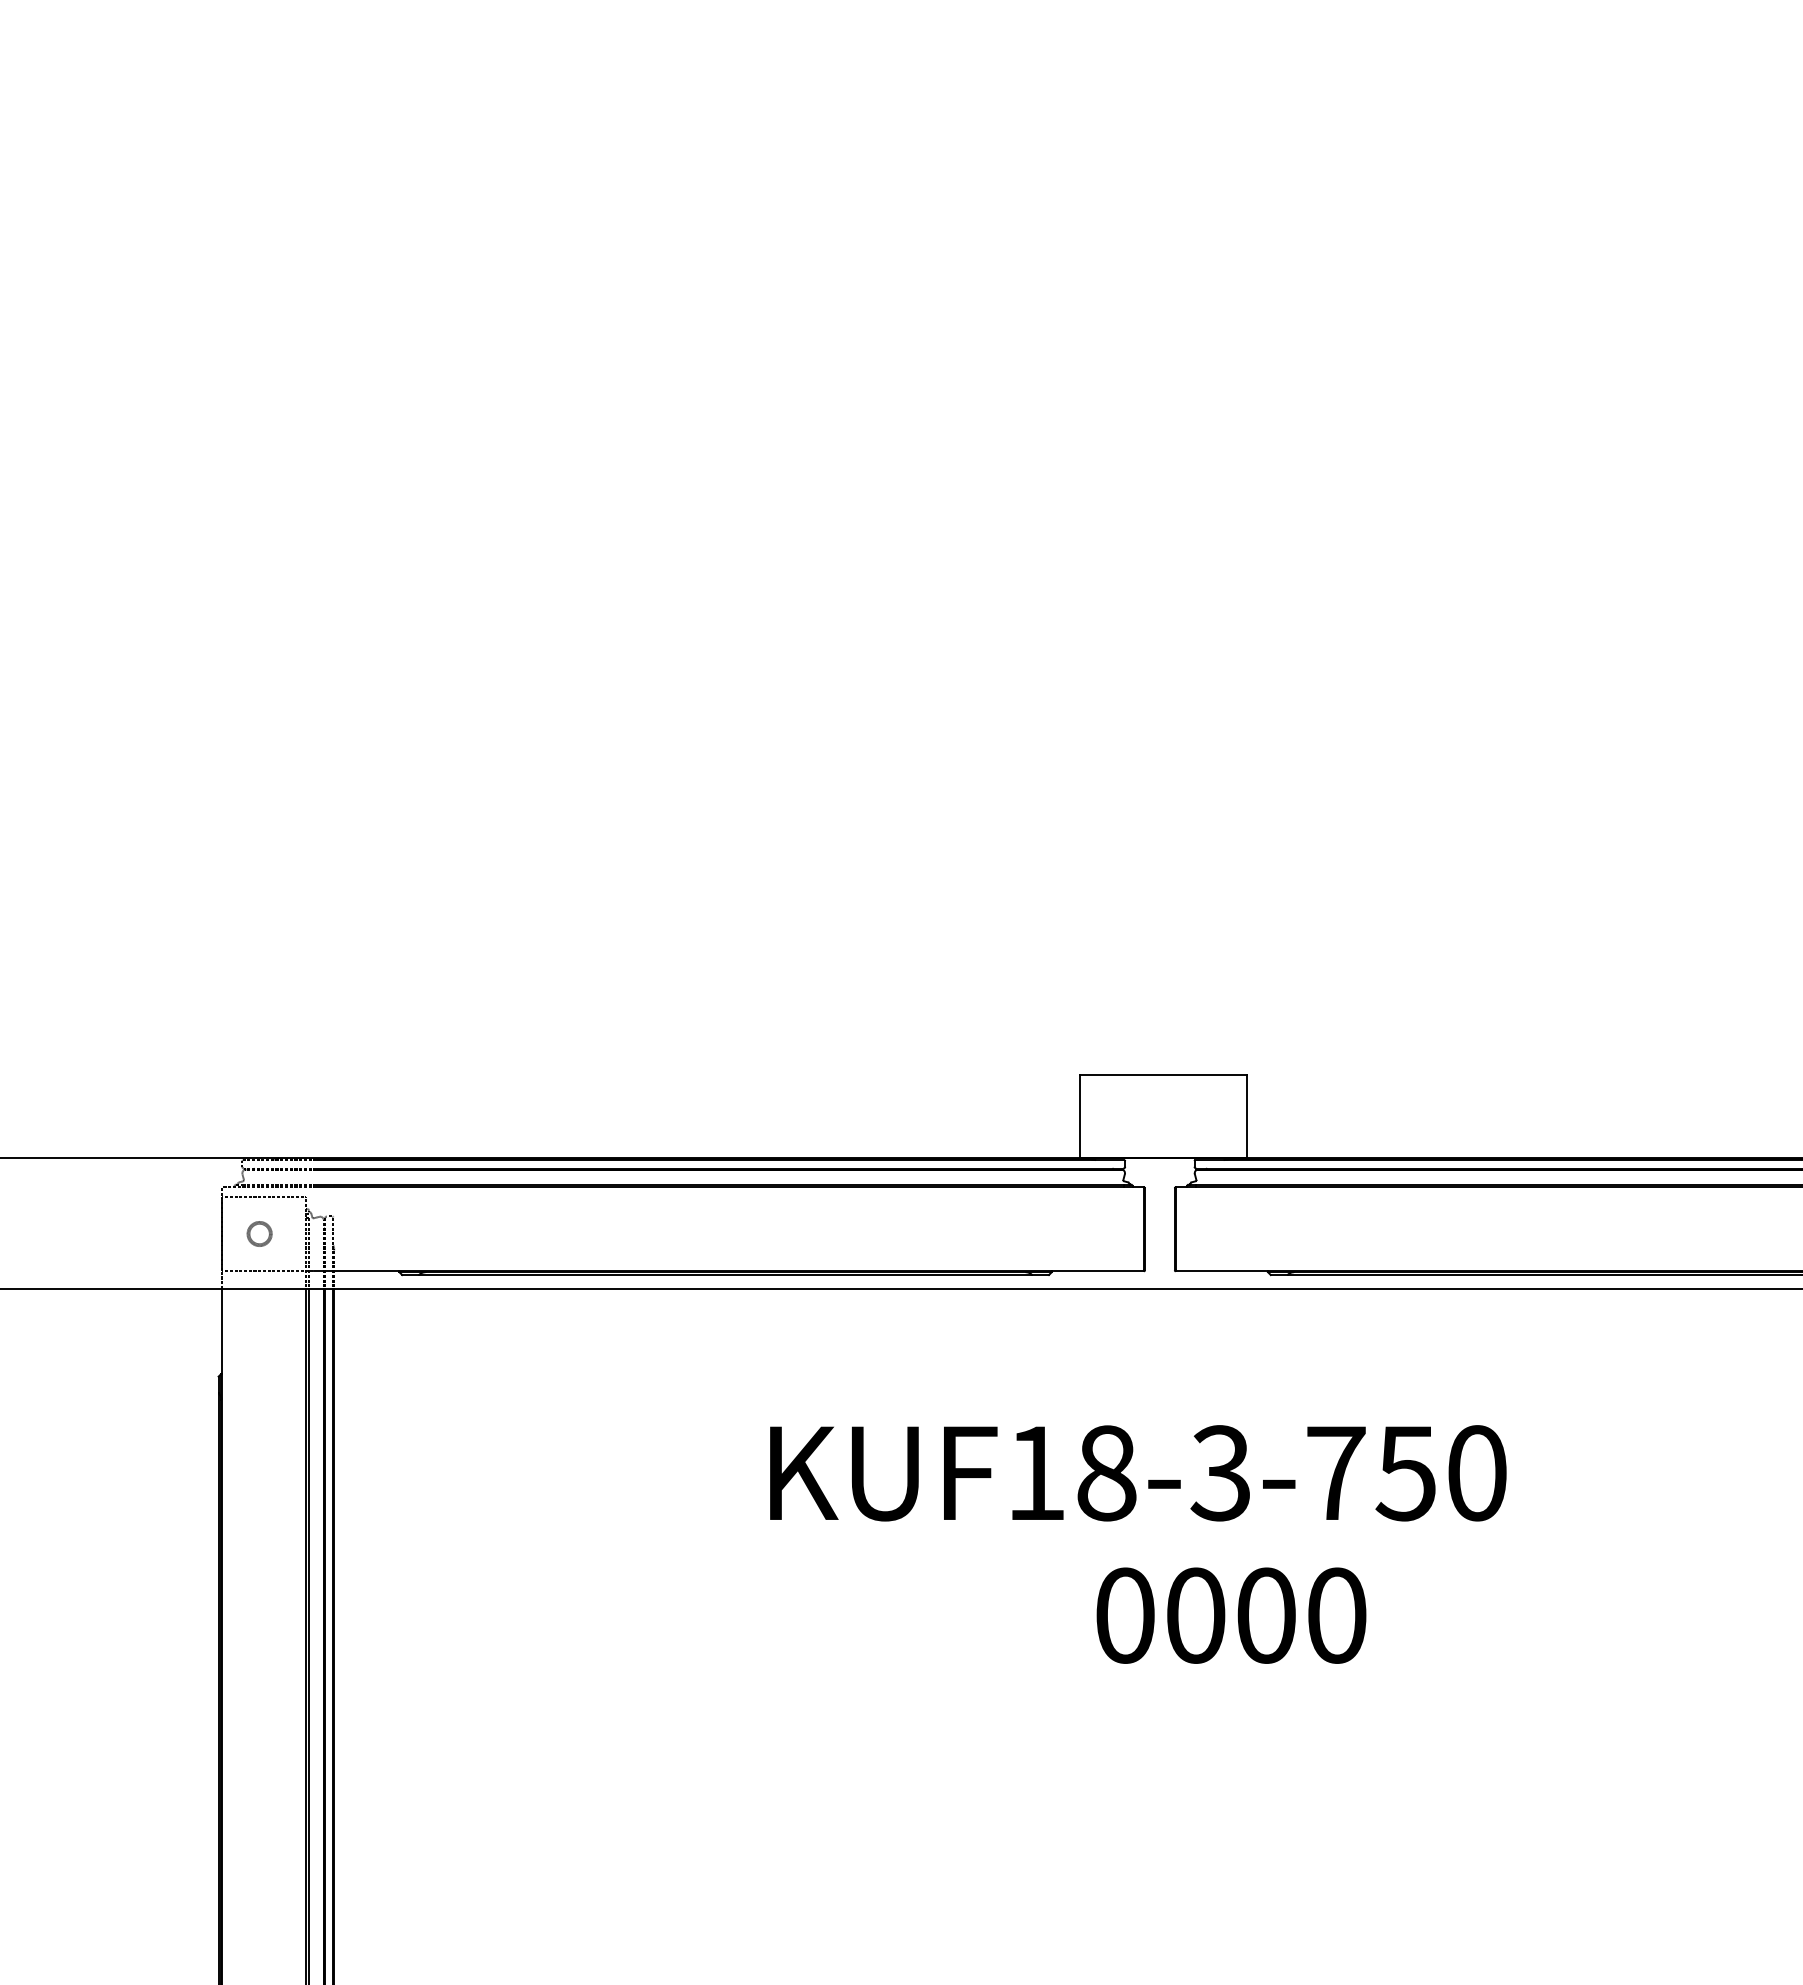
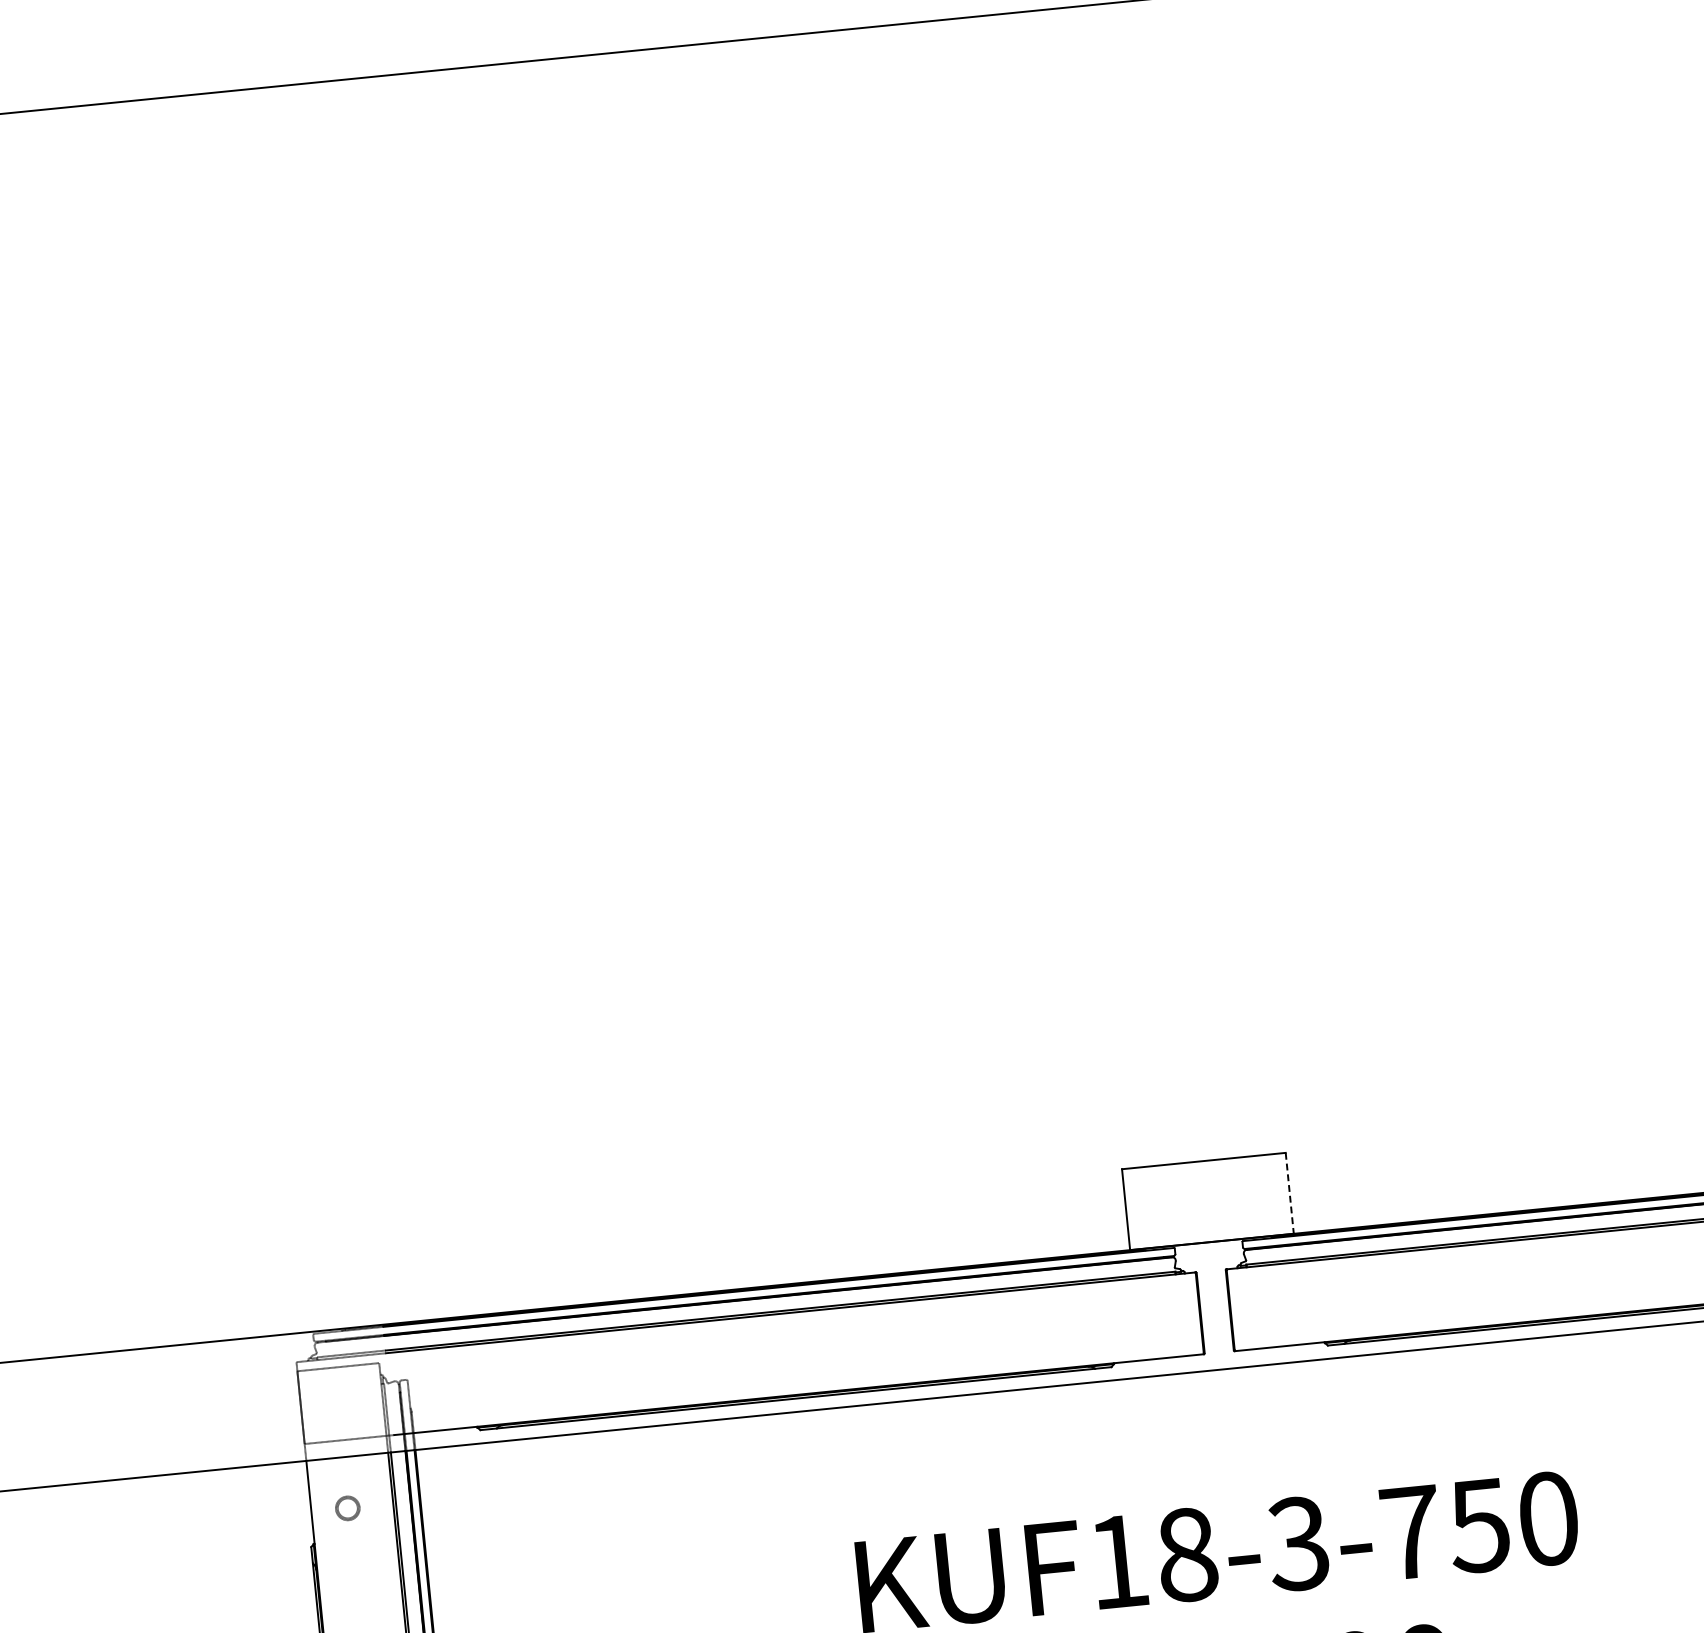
line: (1247, 1117) -> (1289, 1194), solid -> dashed
part: (259, 1233) -> (347, 1507), moved

